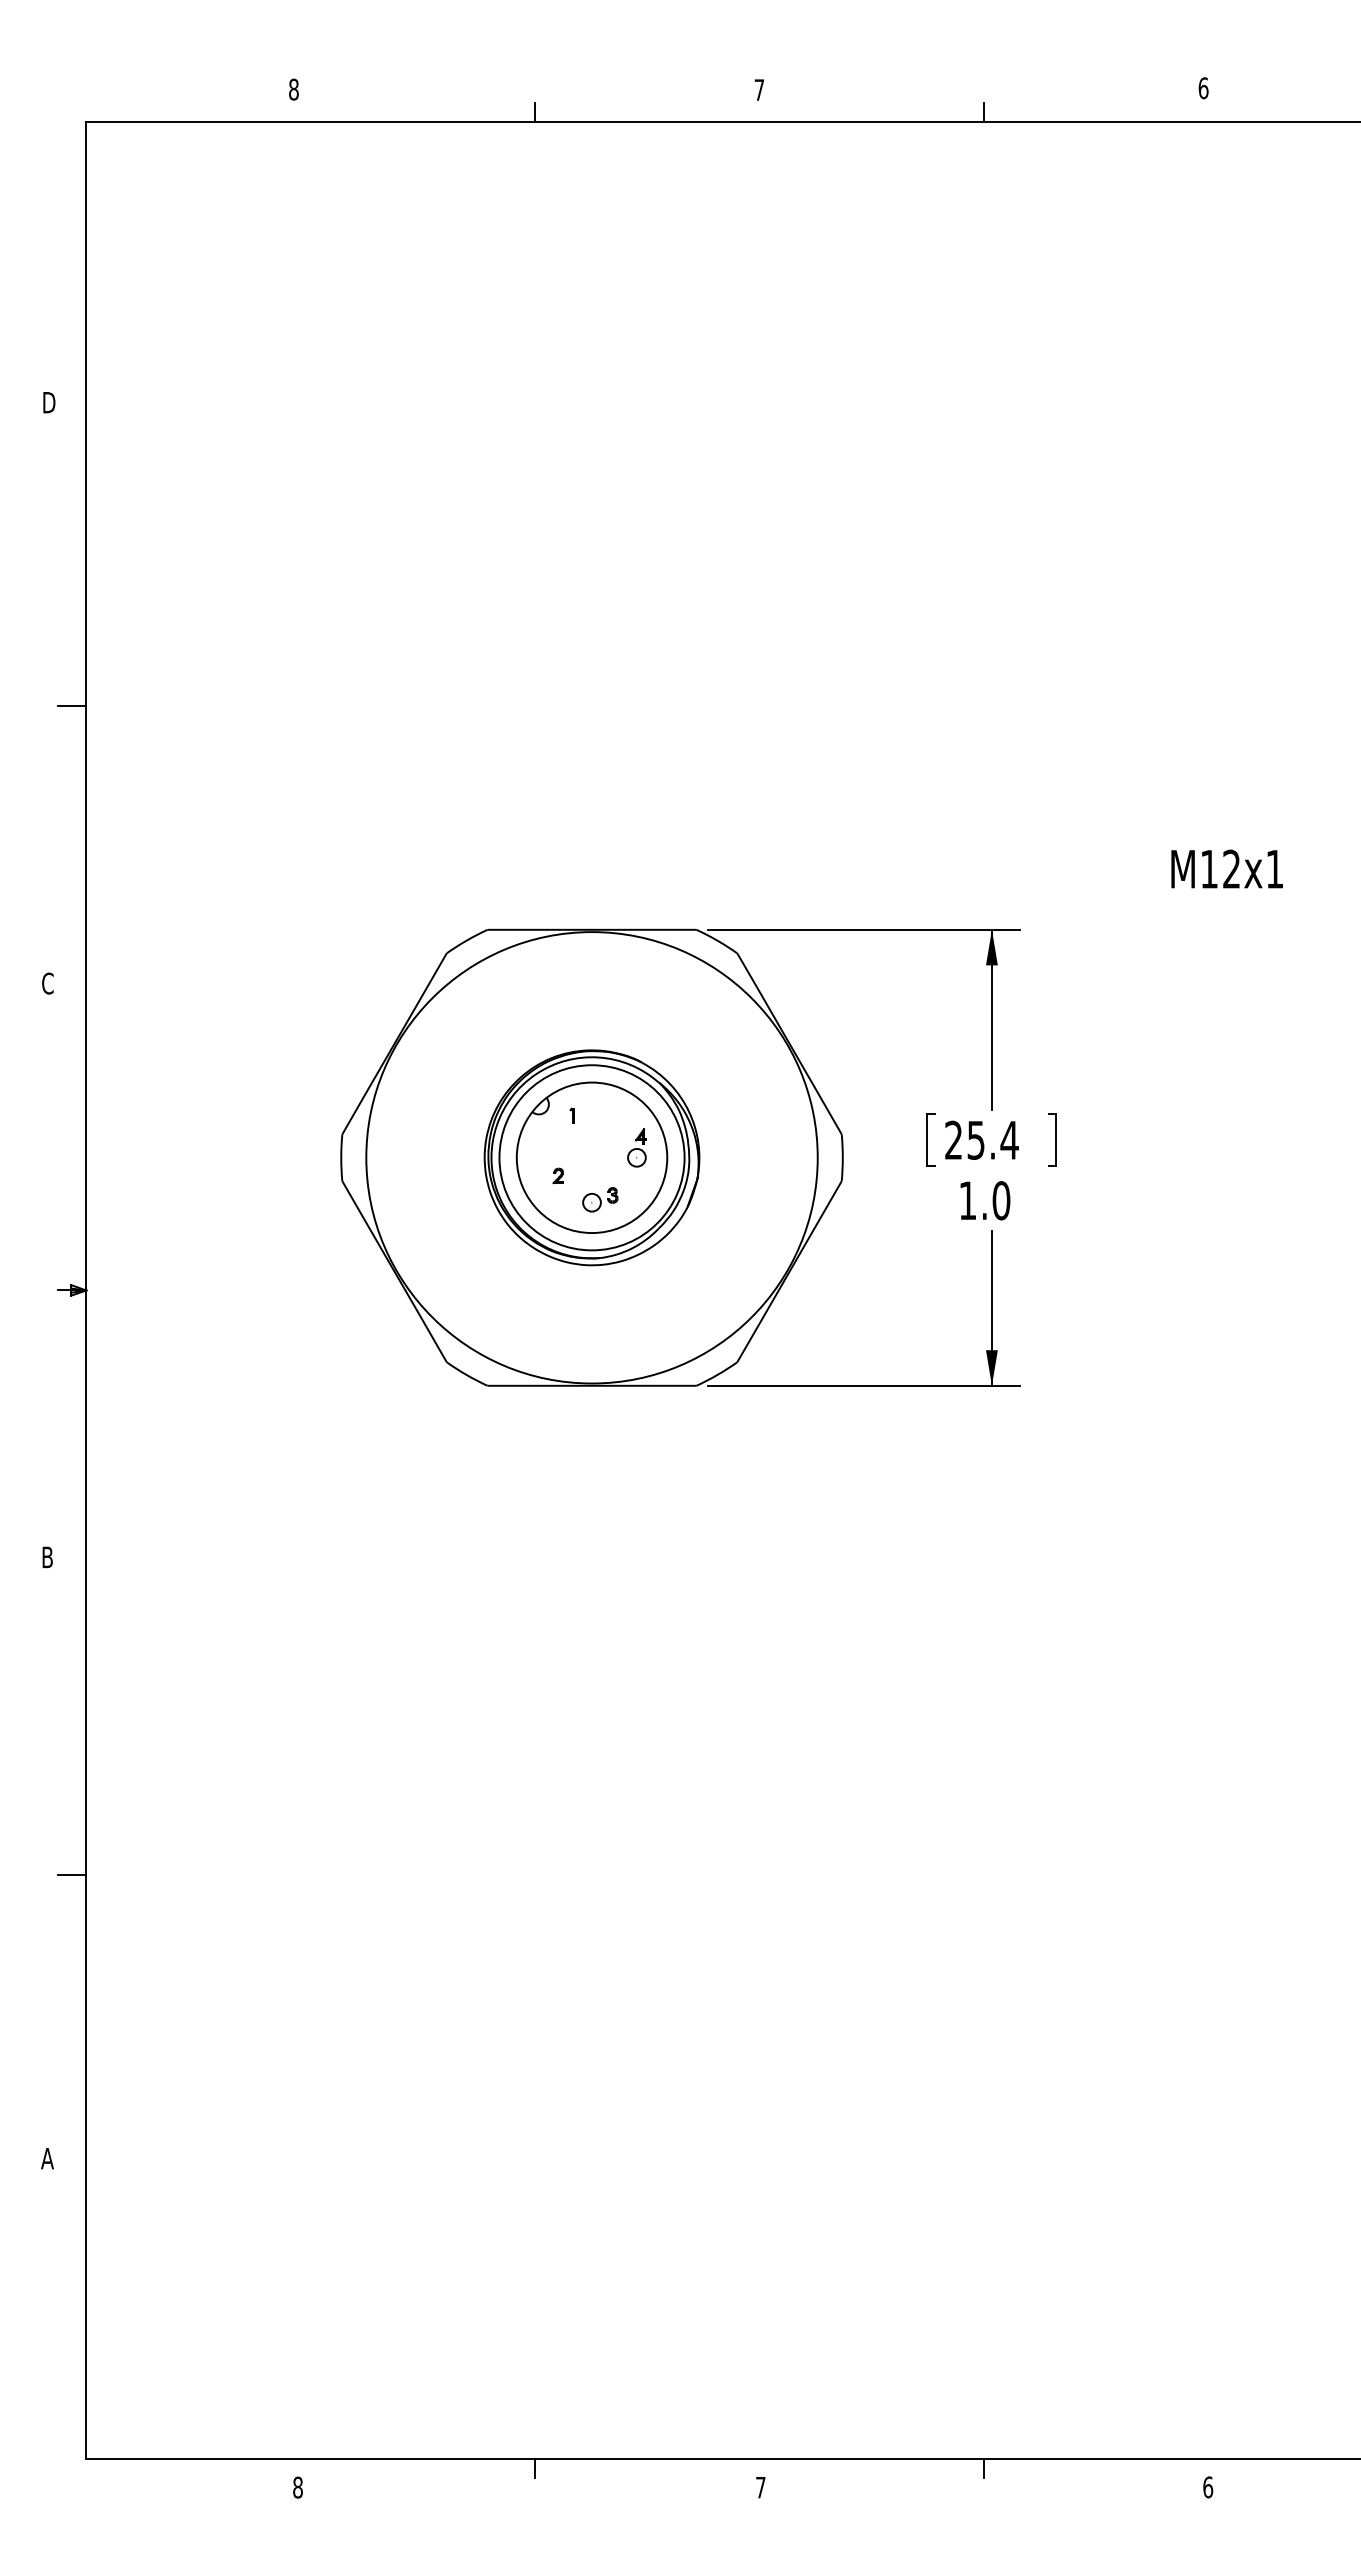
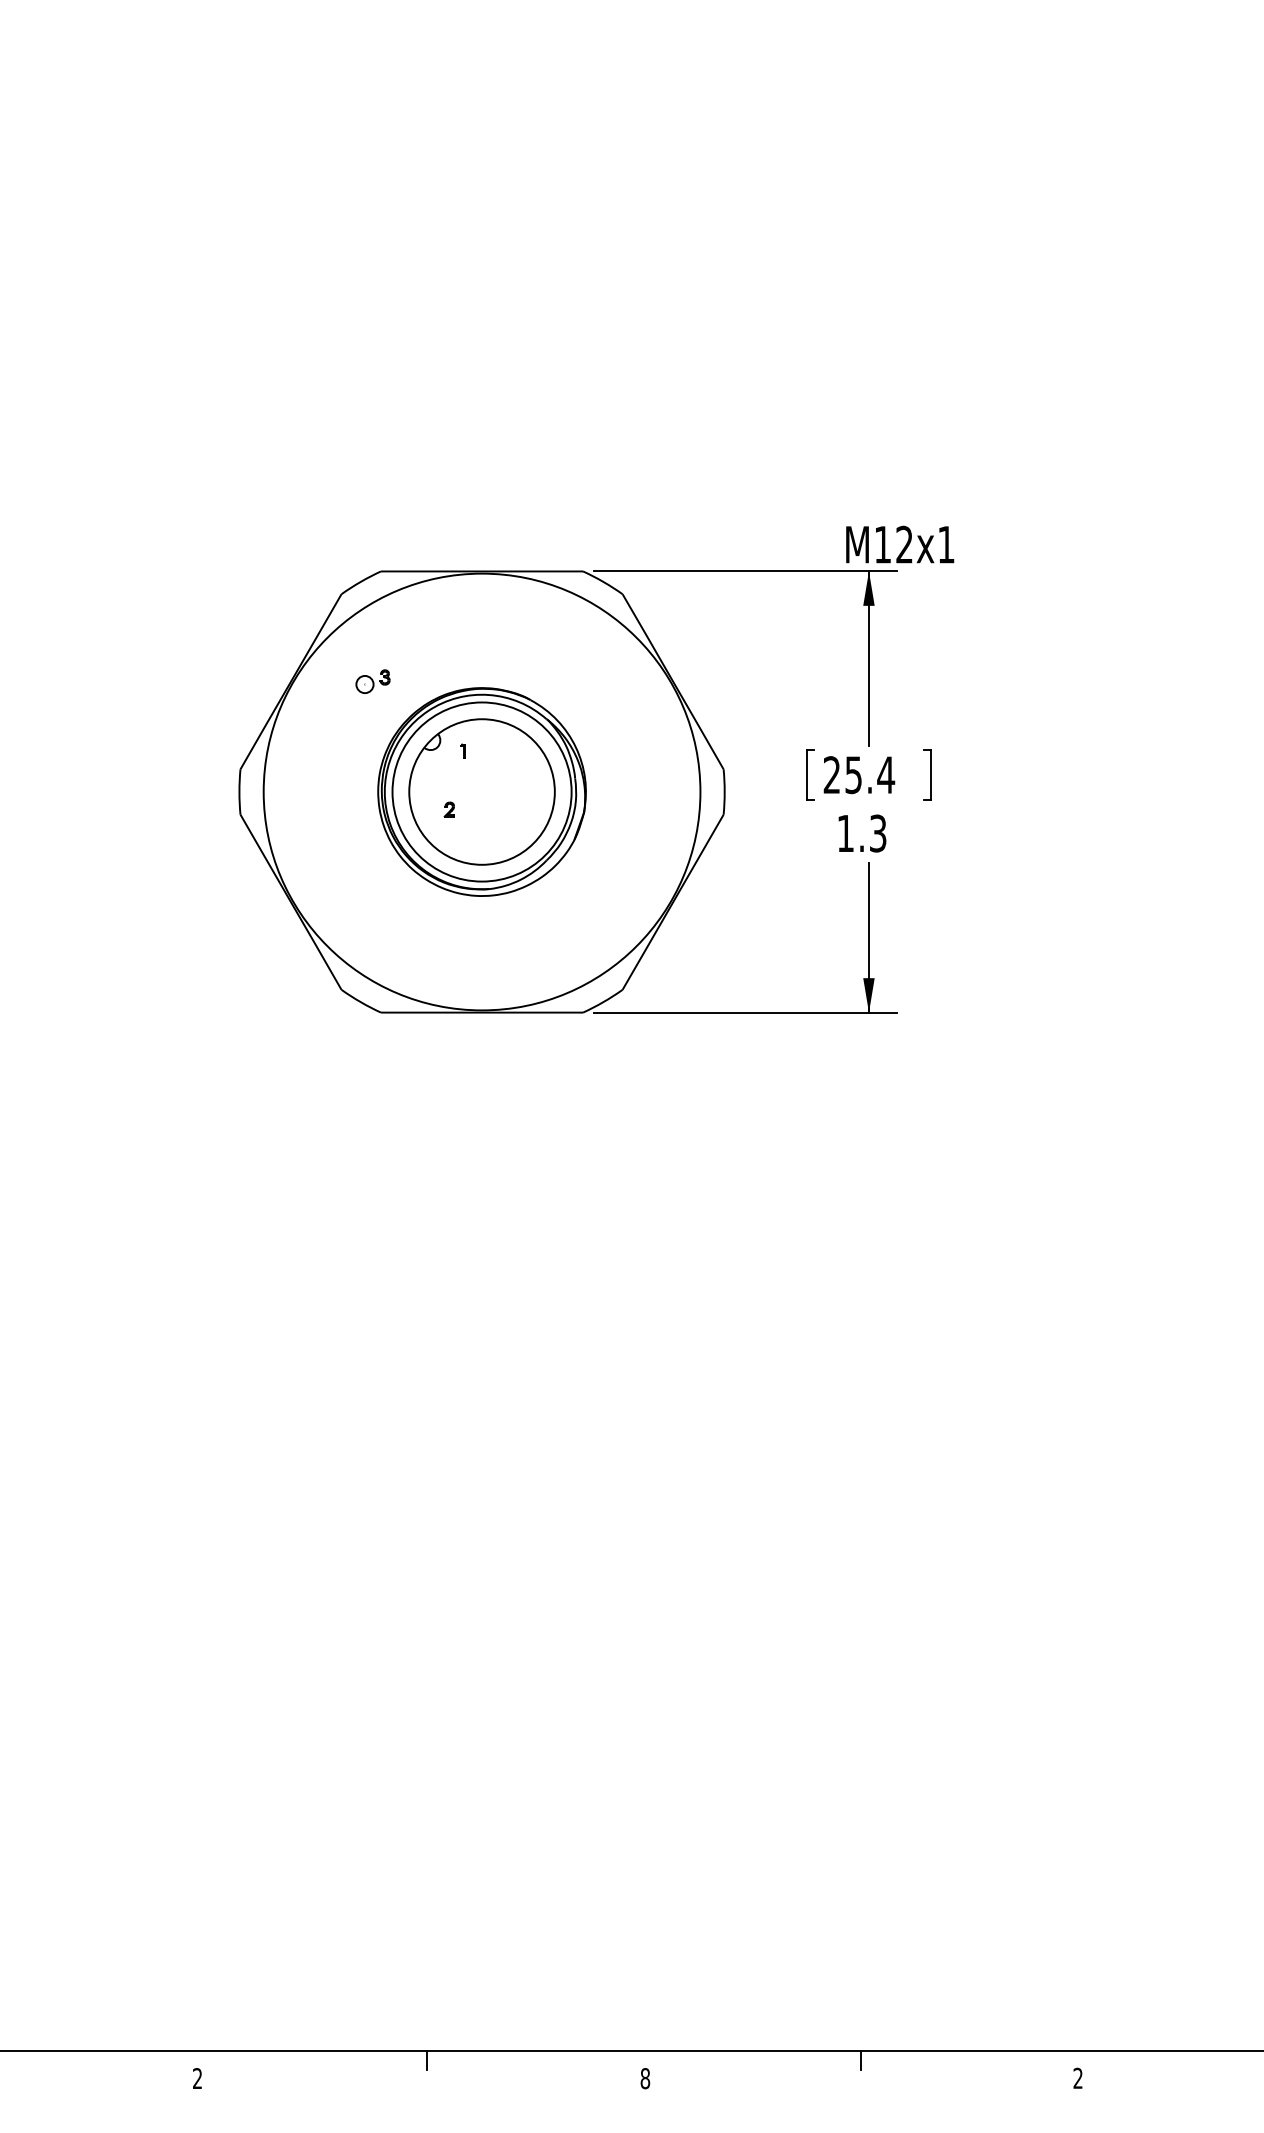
text: (1226, 868) -> (899, 544), moved
part: (636, 1147) -> (525, 782), removed
part: (600, 1199) -> (373, 681), moved
text: (1001, 1200) -> (878, 833), 1.0 -> 1.3
text: (297, 2487) -> (197, 2078), 8 -> 2
text: (760, 2487) -> (645, 2078), 7 -> 8
text: (1208, 2487) -> (1078, 2078), 6 -> 2

